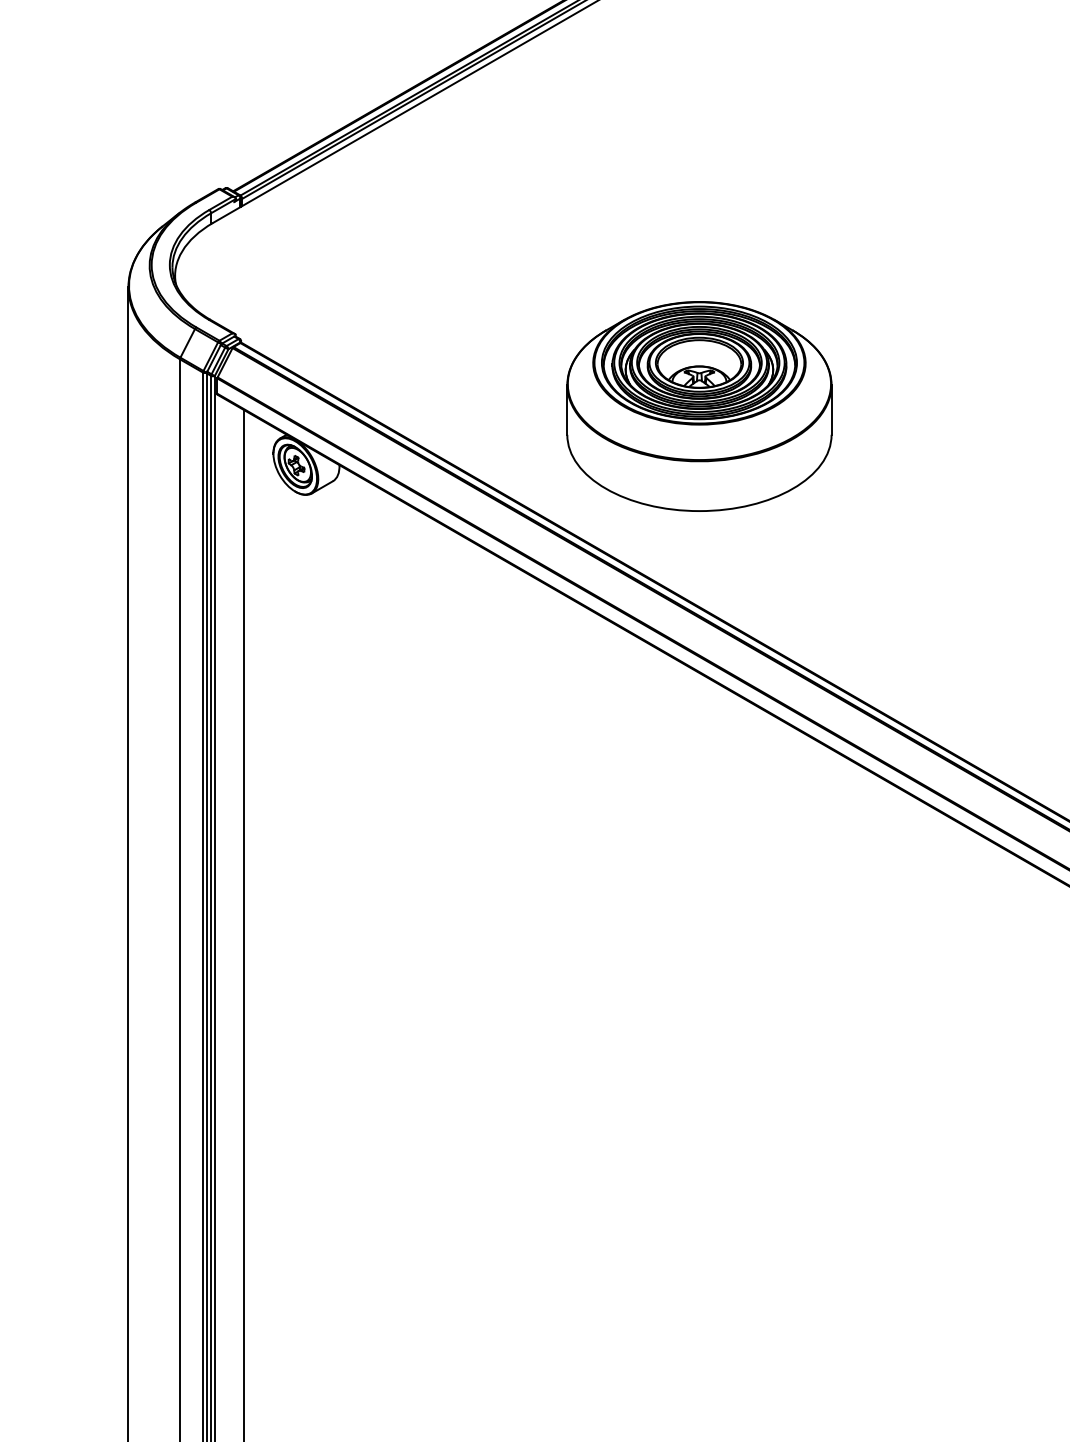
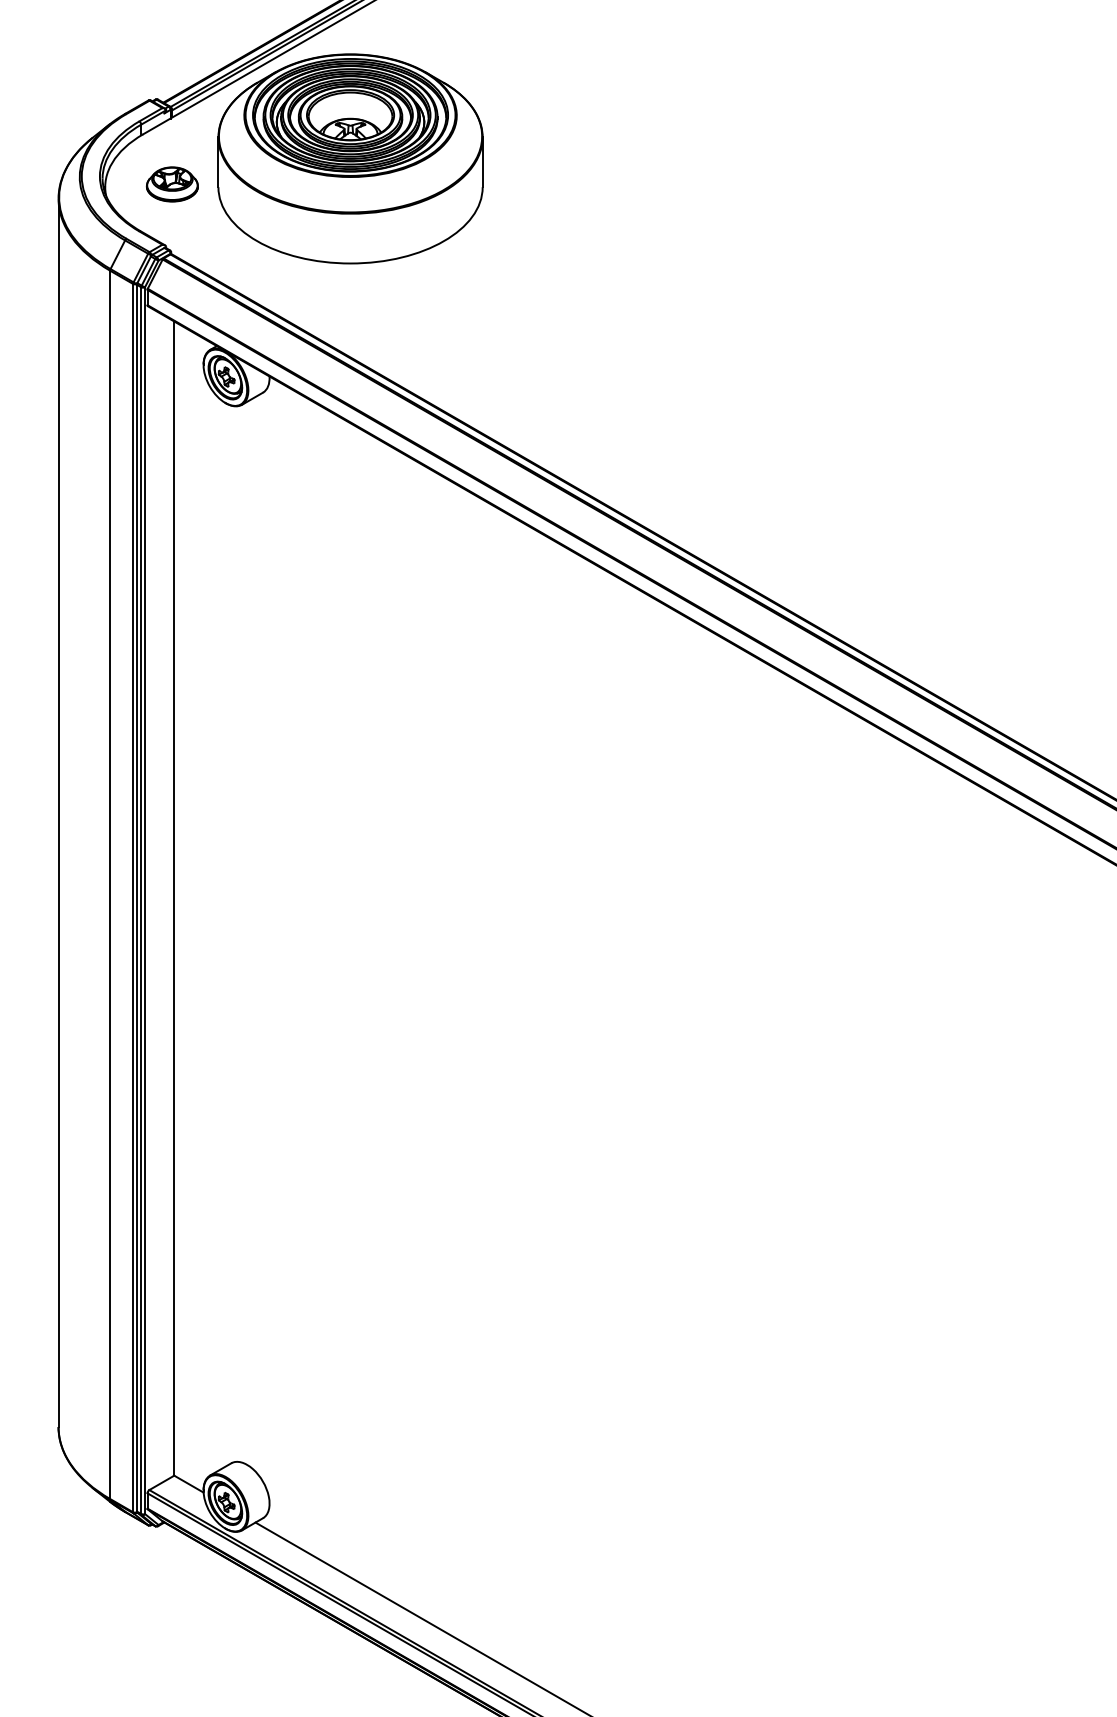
part: (241, 273) -> (171, 184), added
part: (699, 406) -> (350, 158), moved

